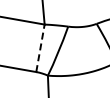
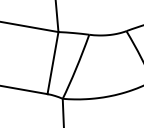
line: (40, 47) -> (53, 62), dashed -> solid

